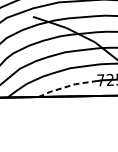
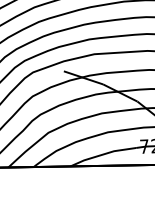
line: (65, 86) -> (102, 154), dashed -> solid

